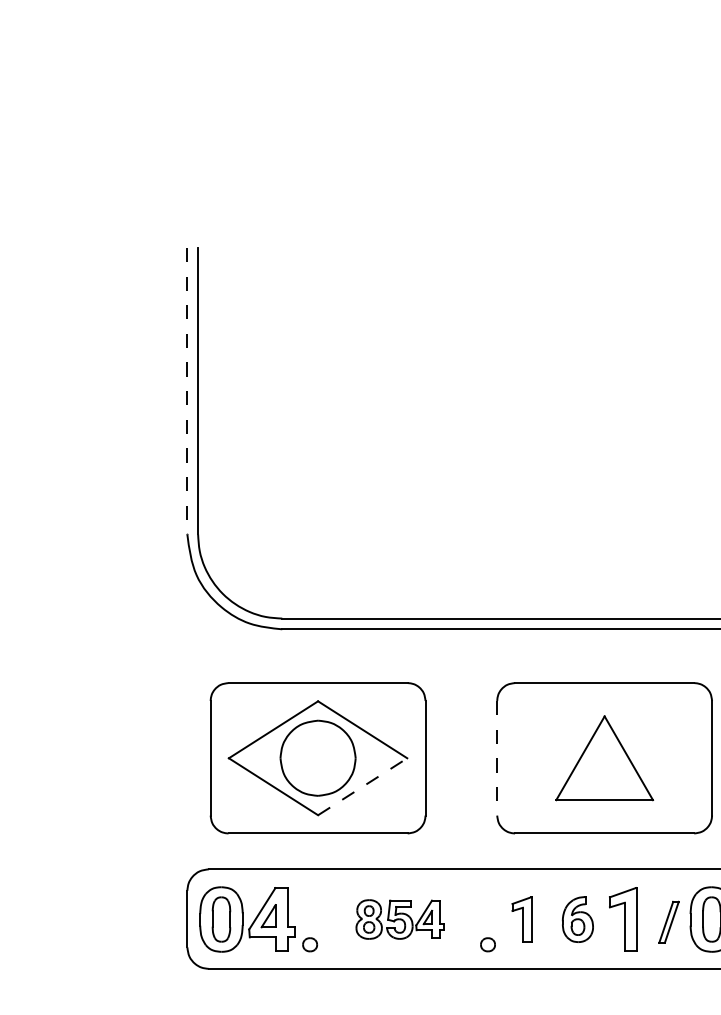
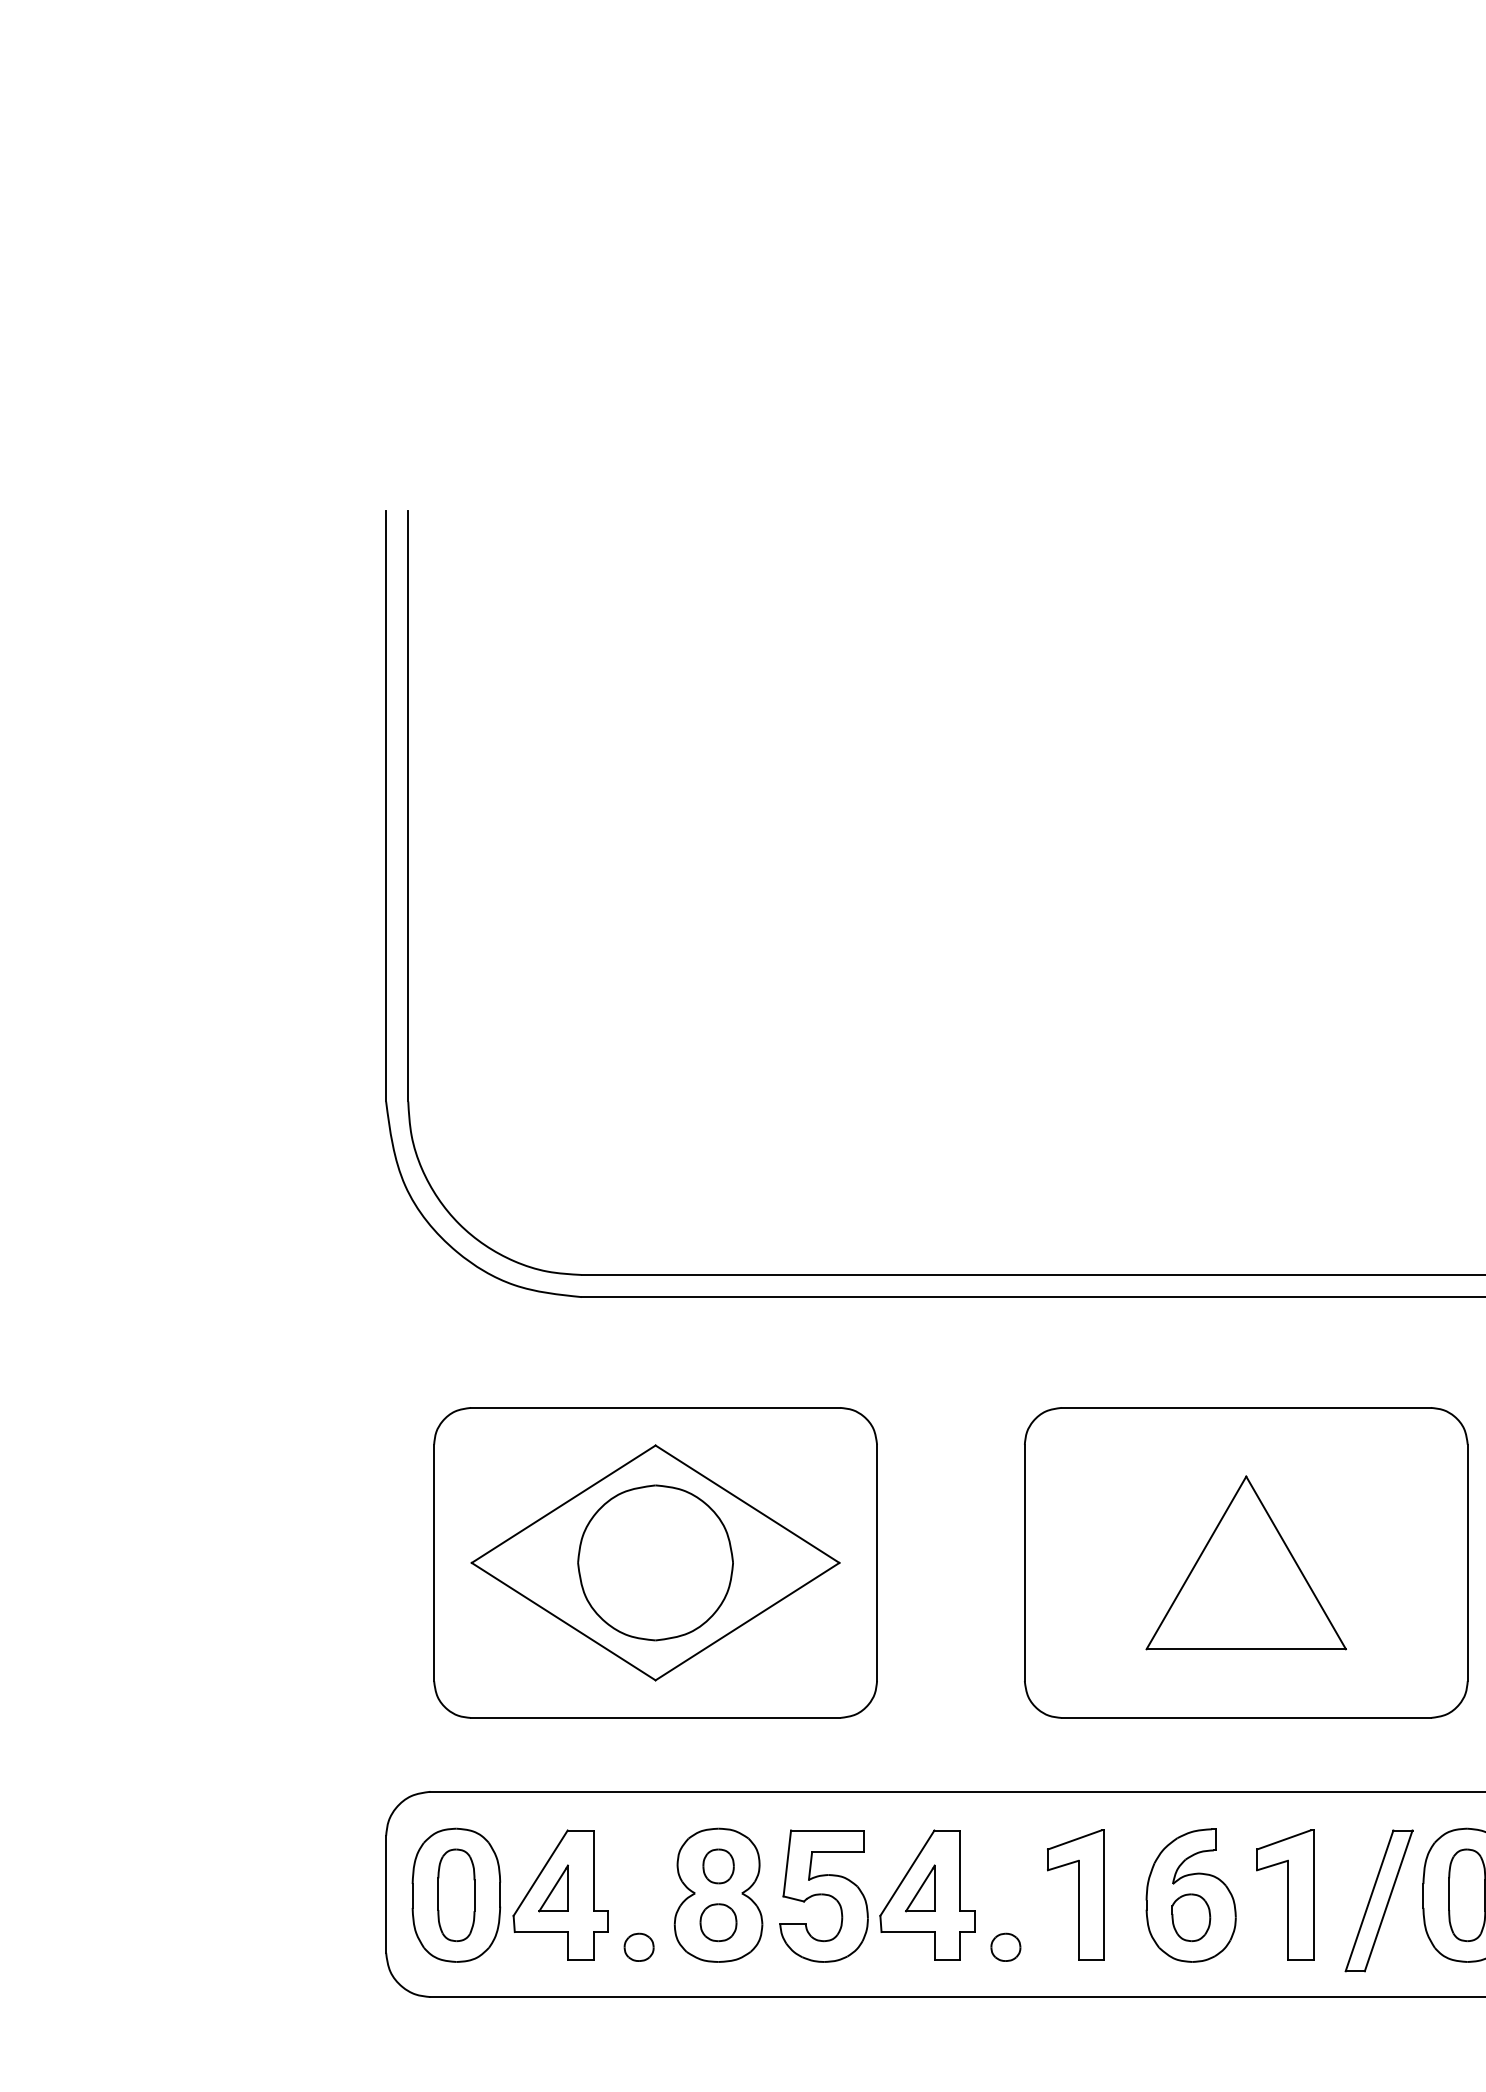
line: (187, 391) -> (386, 806), dashed -> solid
line: (497, 758) -> (1025, 1563), dashed -> solid
line: (362, 786) -> (747, 1621), dashed -> solid
part: (399, 919) -> (823, 1895), size x1.67
part: (521, 919) -> (1074, 1895), size x1.43
part: (577, 919) -> (1190, 1895), size x1.43
part: (668, 922) -> (1377, 1901), size x1.67

